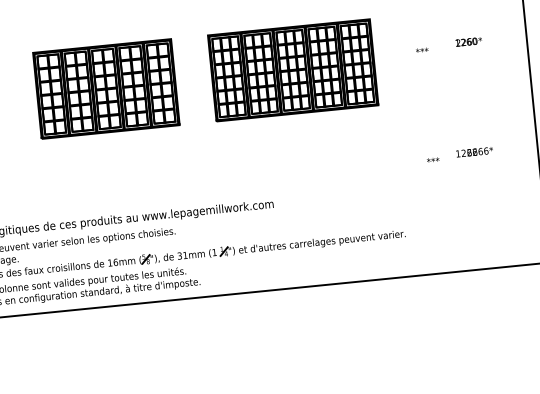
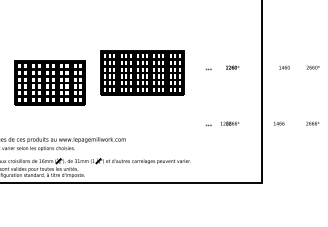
part: (104, 87) -> (49, 82), moved

